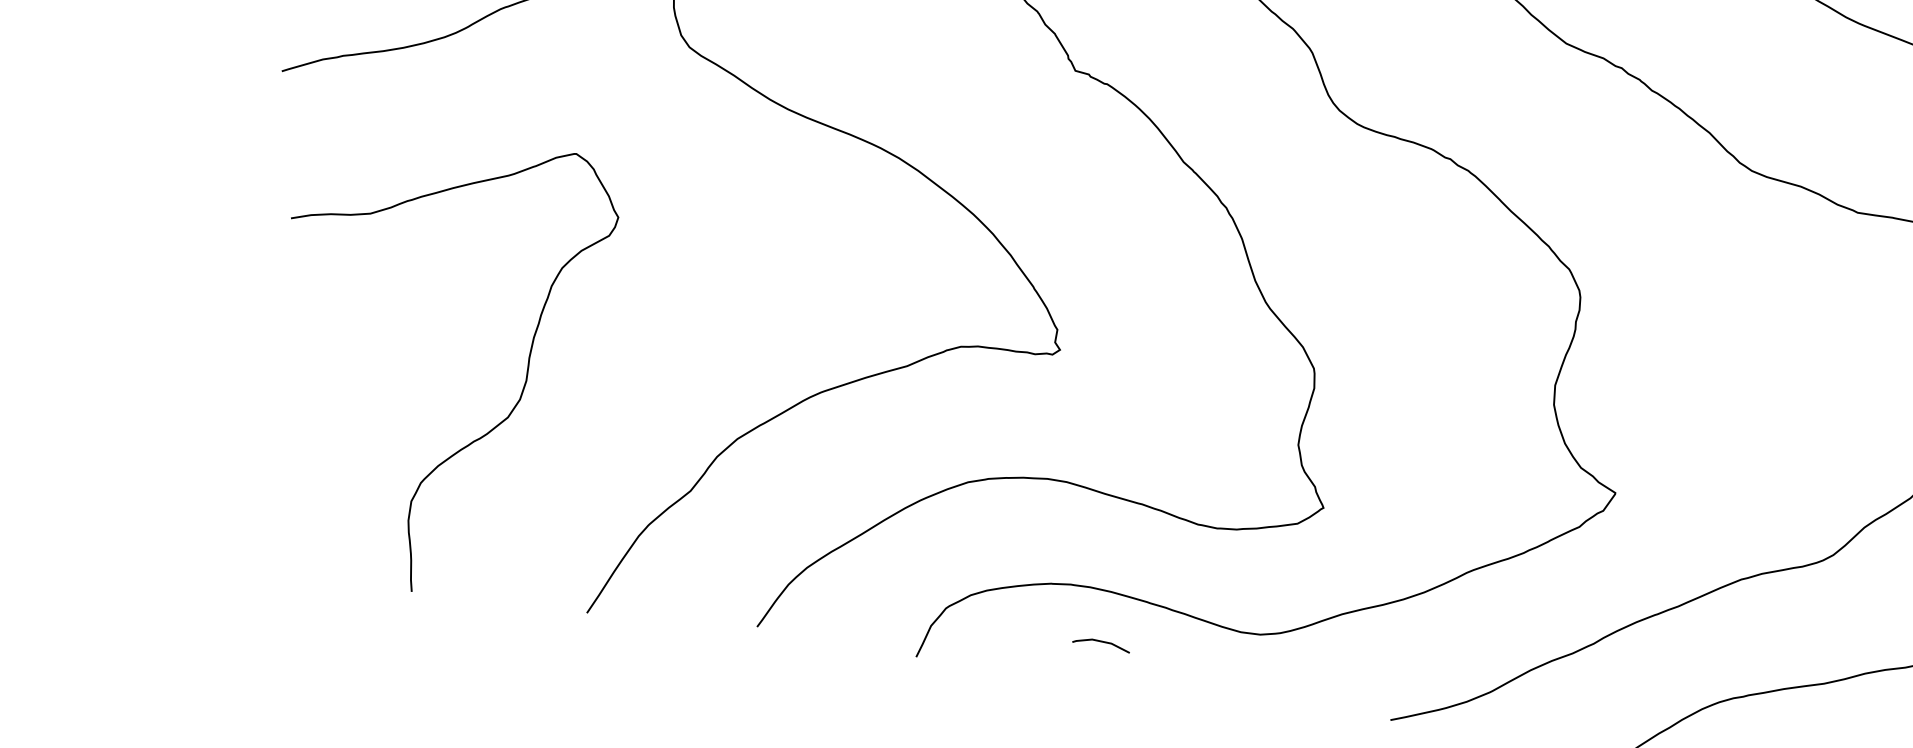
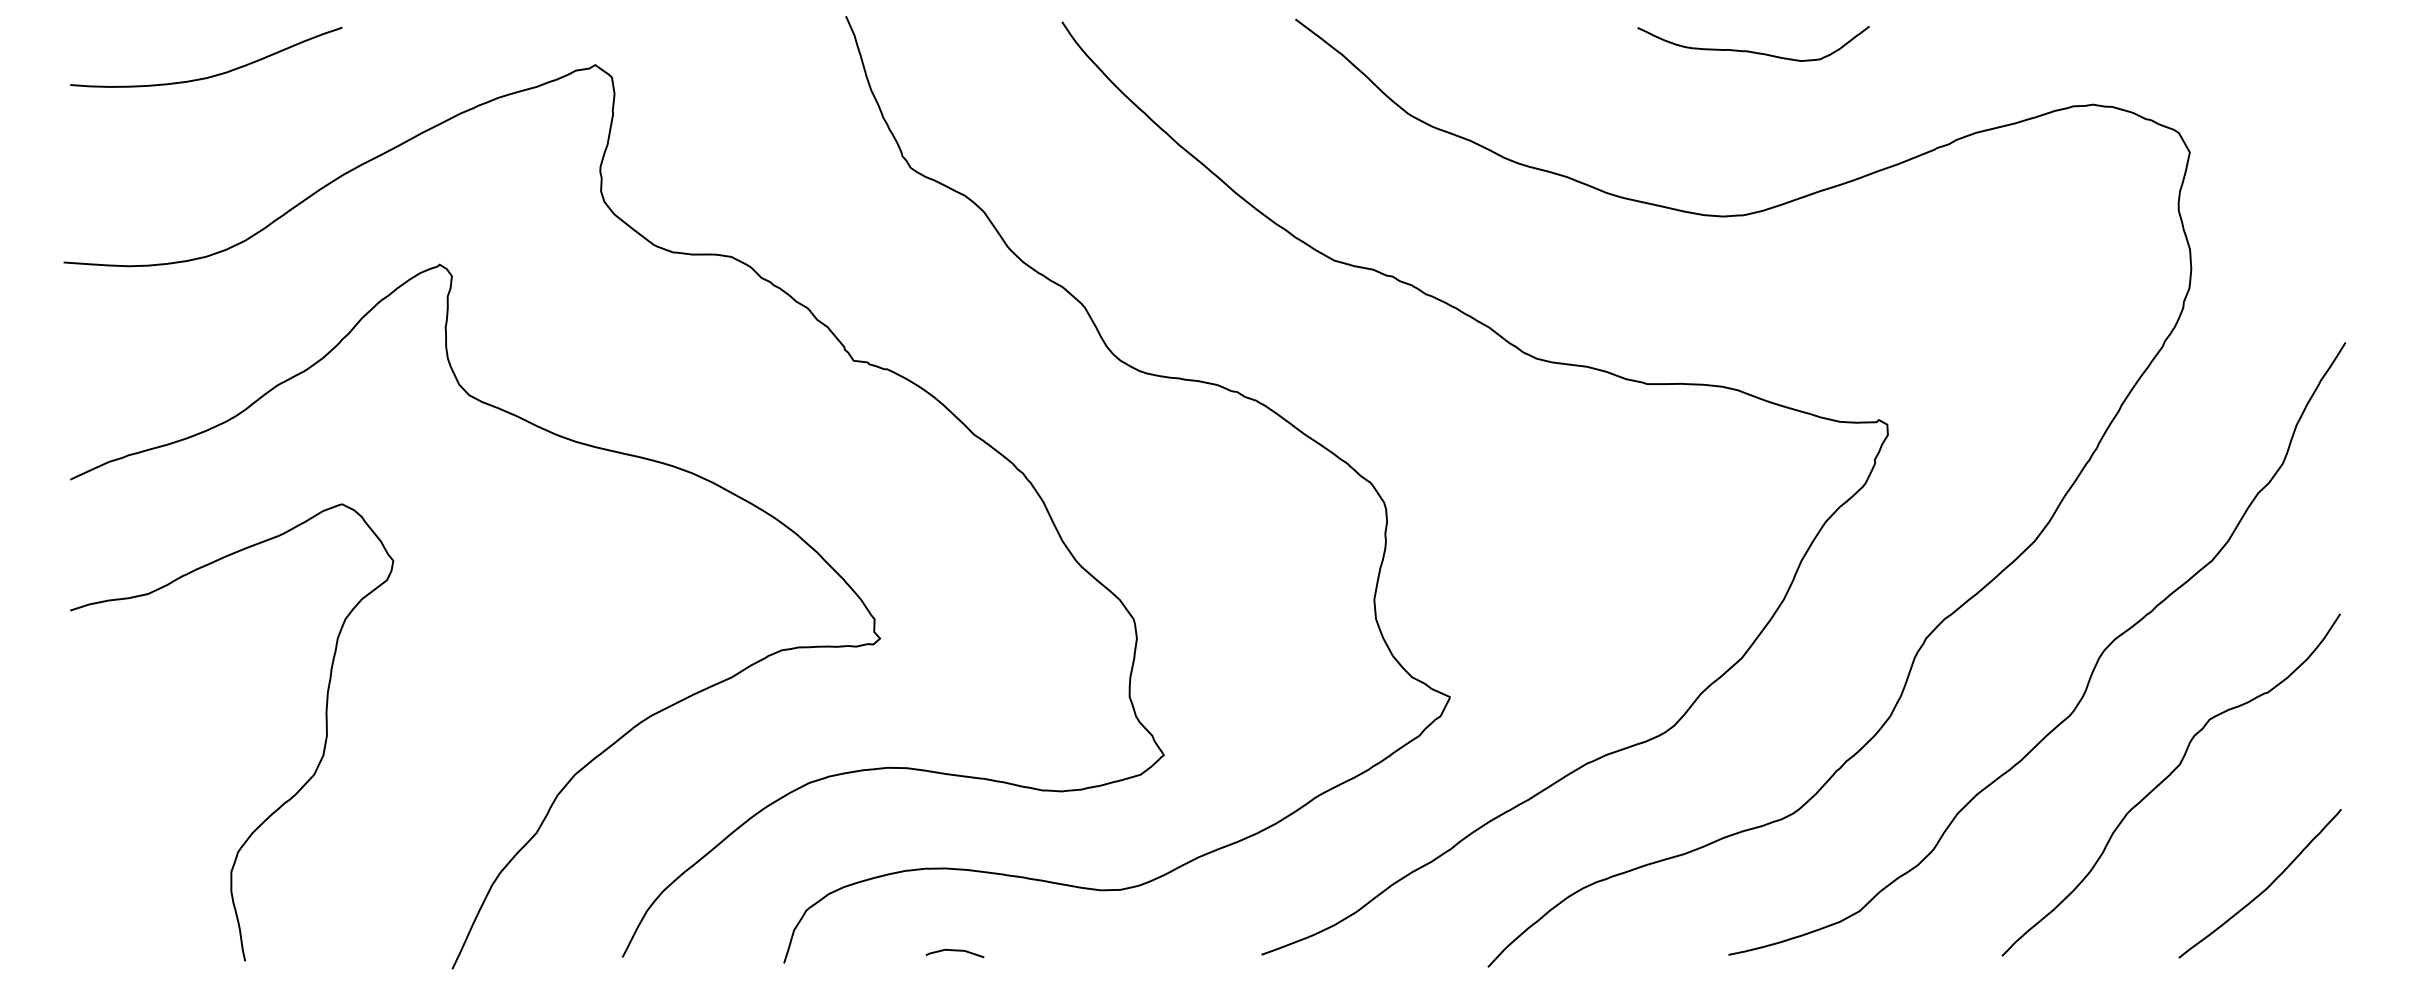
curve: (473, 440) -> (283, 802), moved
line: (1101, 642) -> (954, 951), moved

